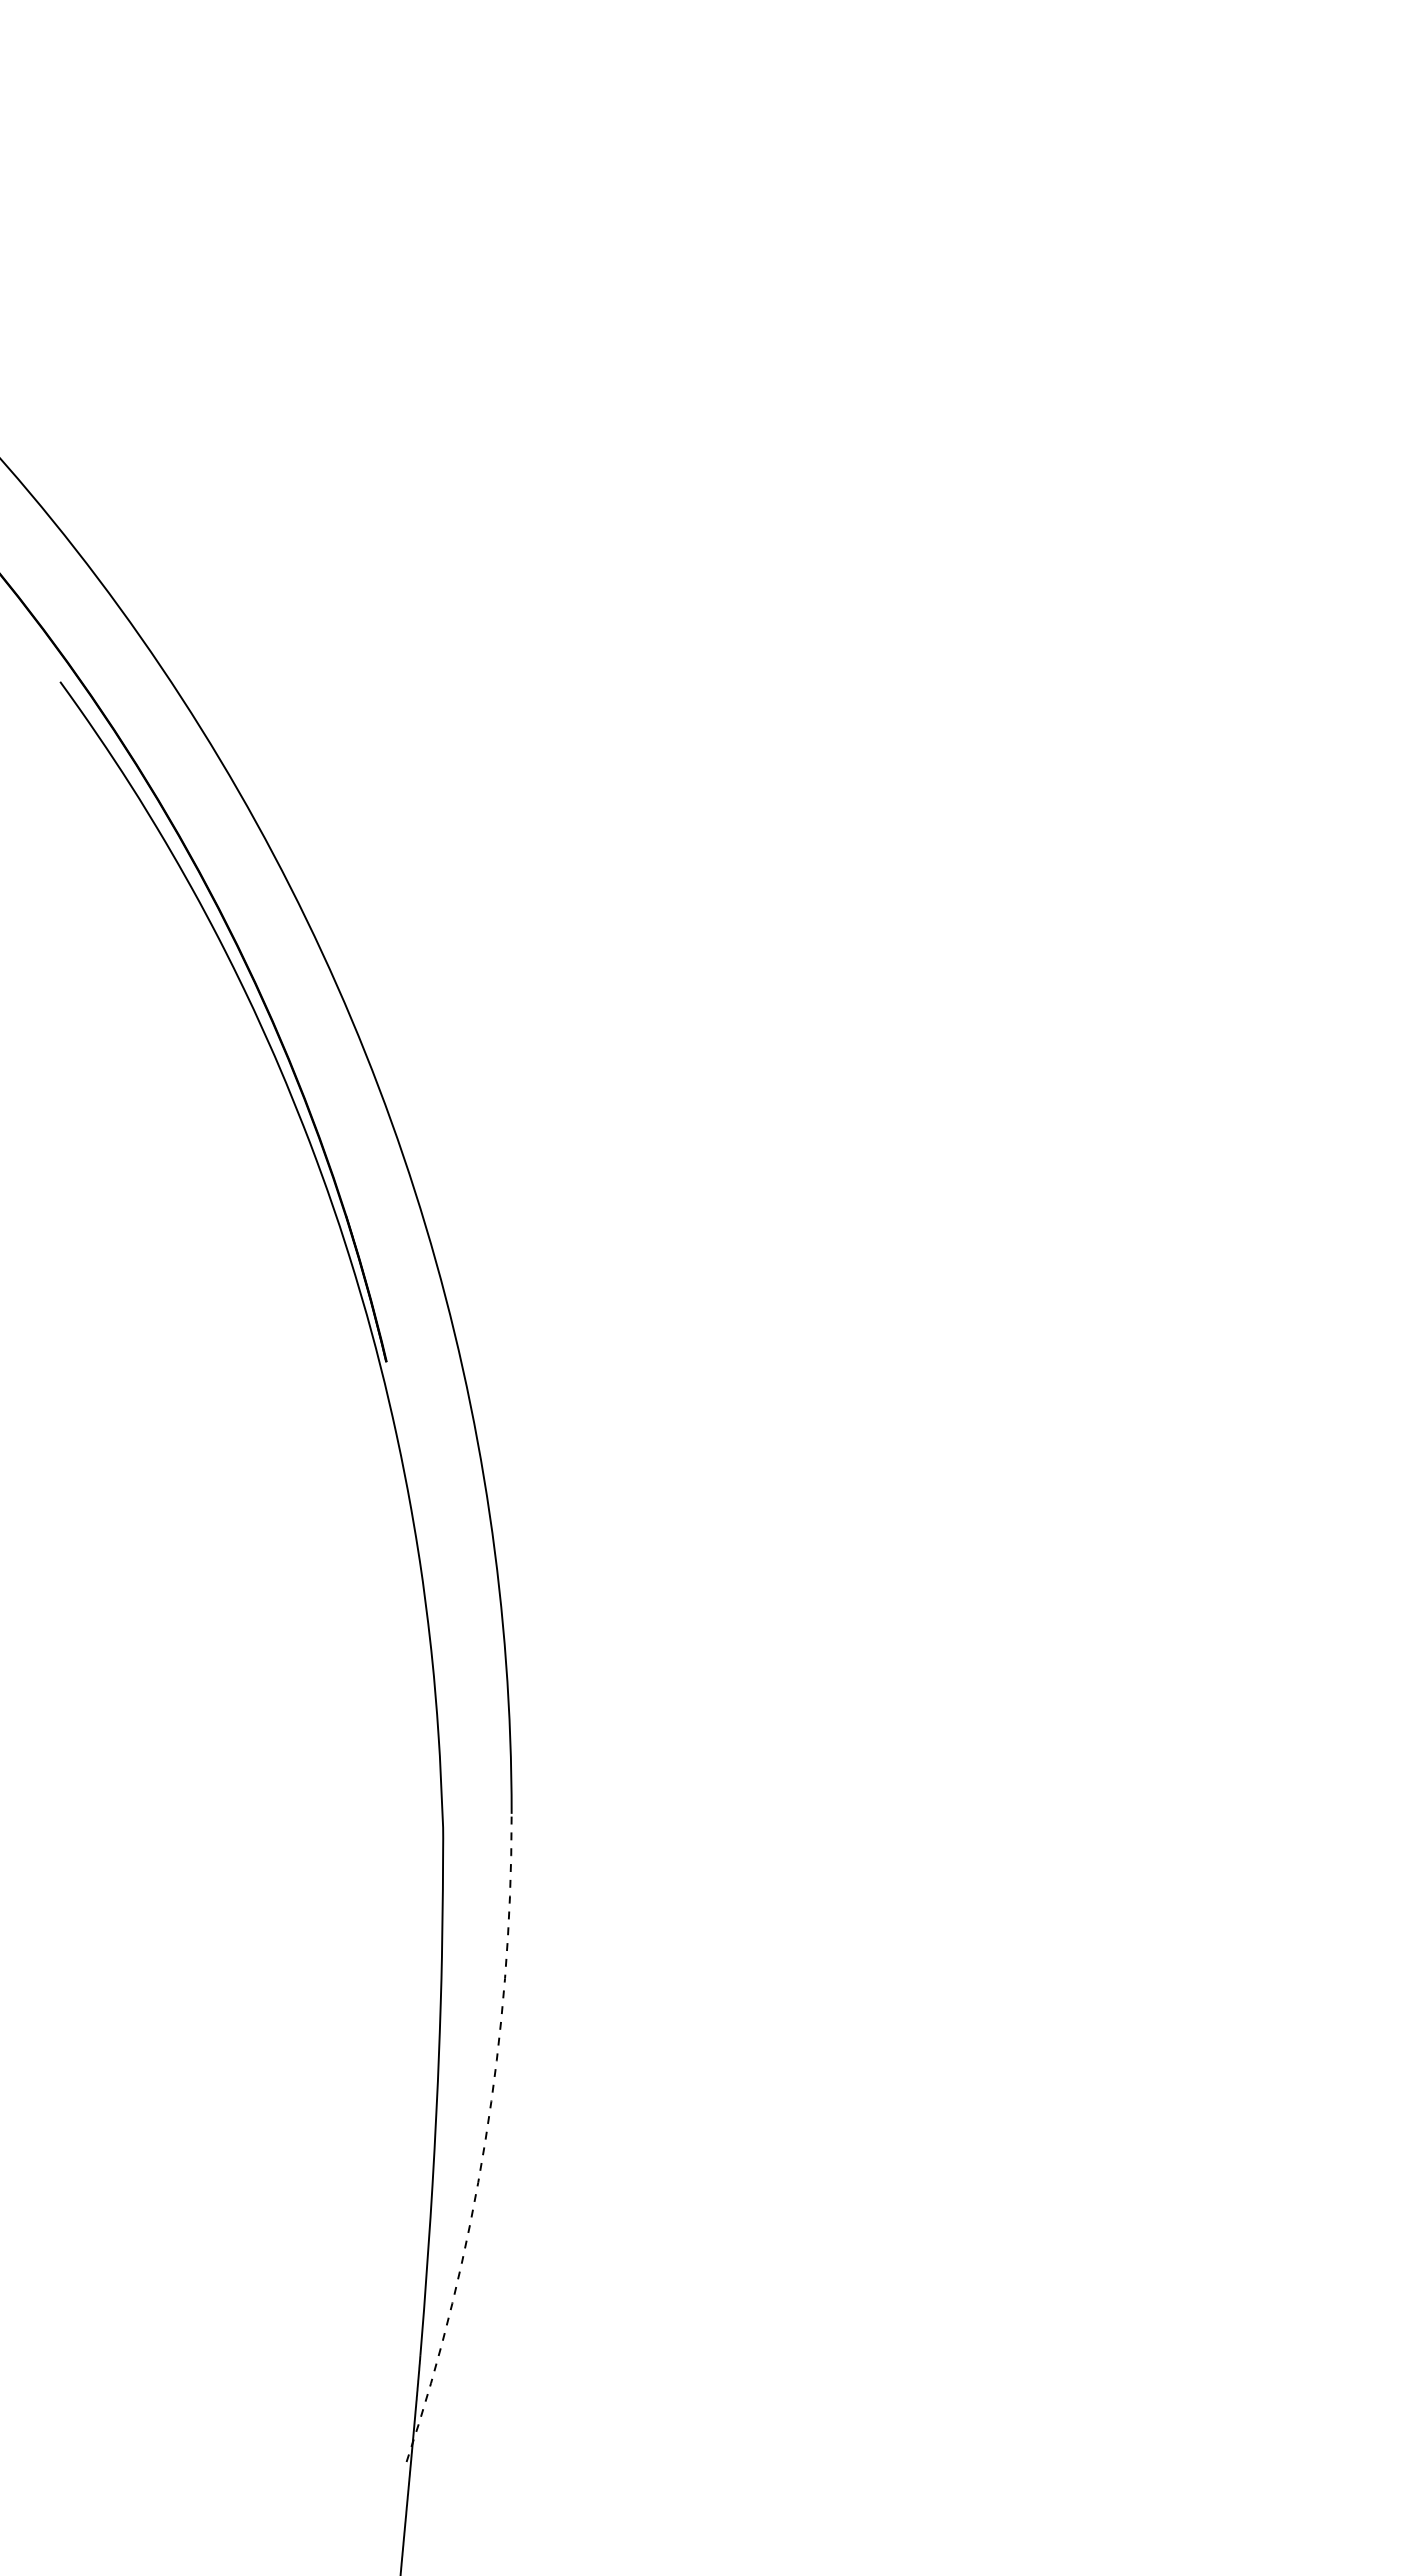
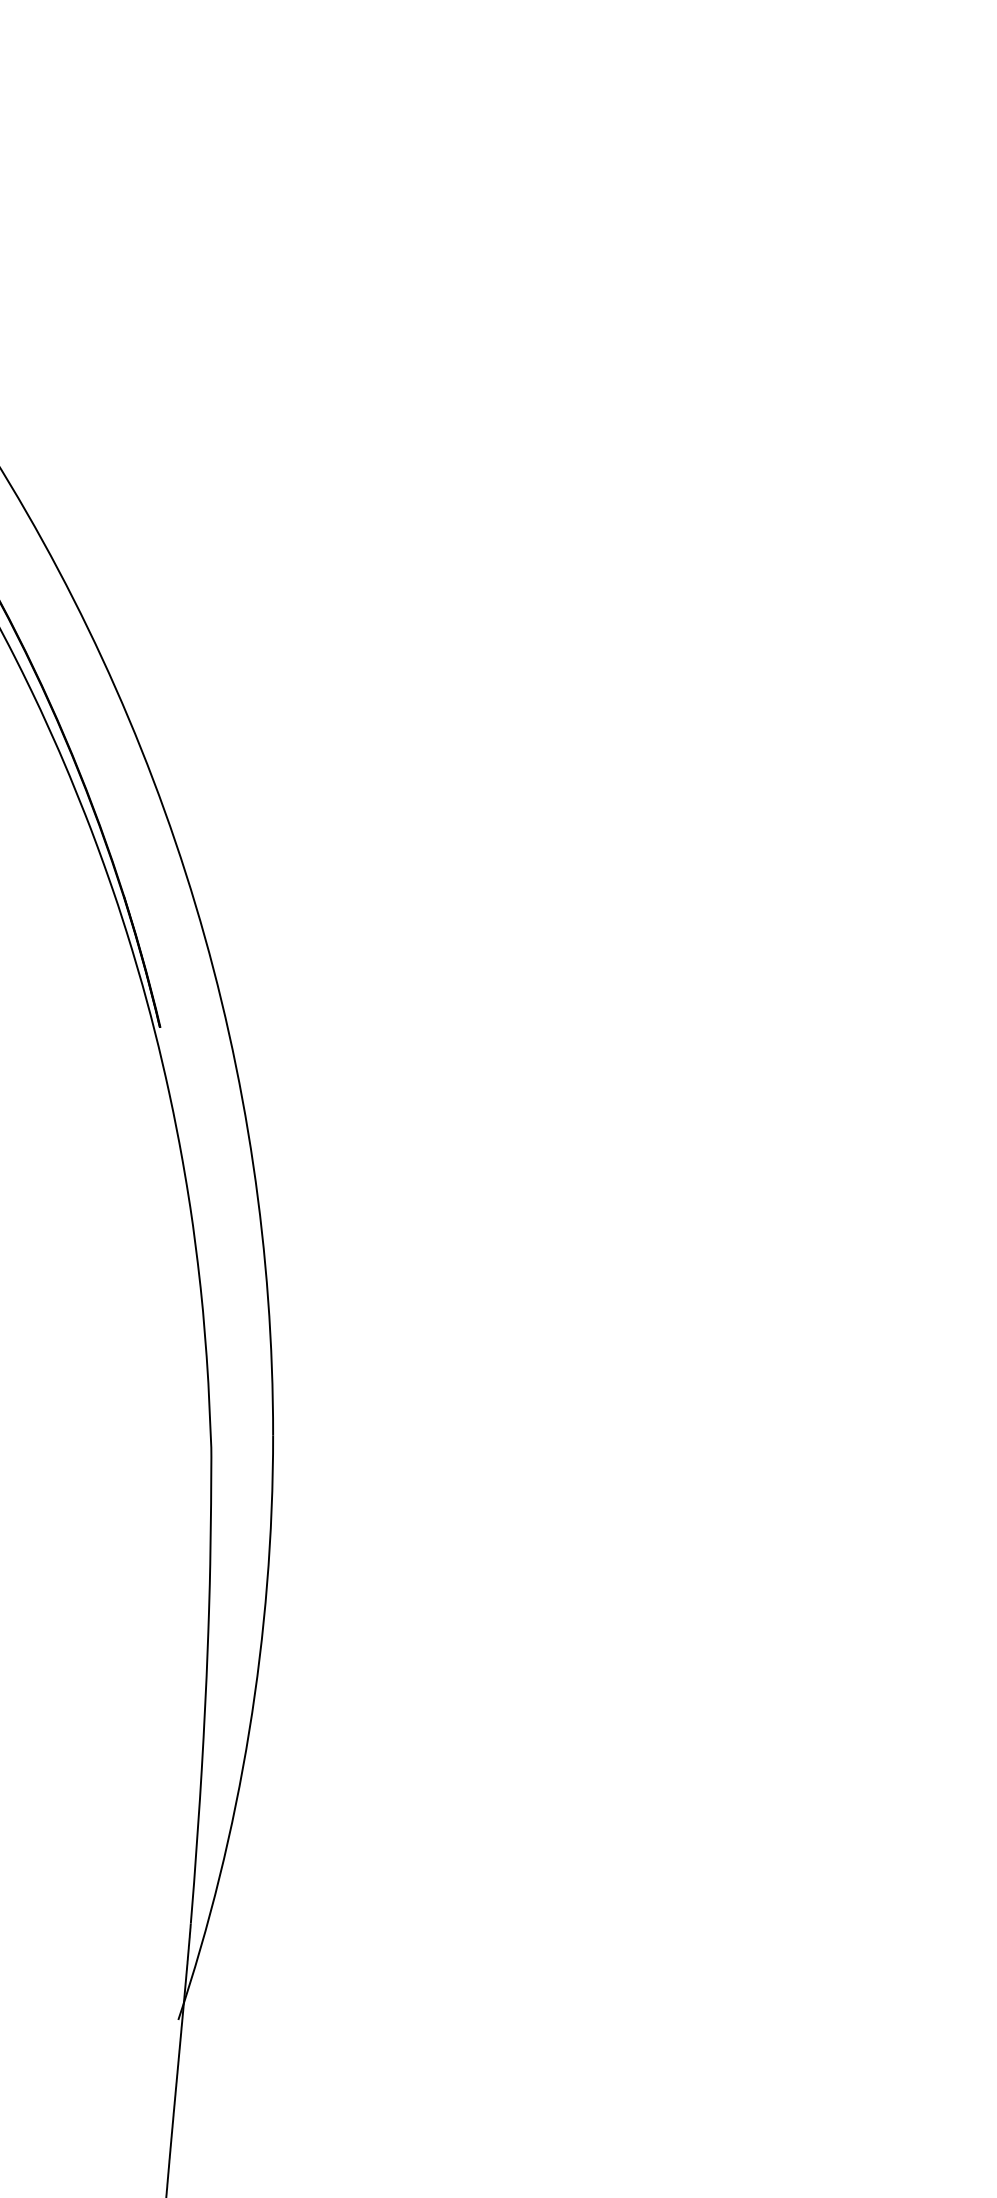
arc: (485, 2142) -> (249, 1731), dashed -> solid

